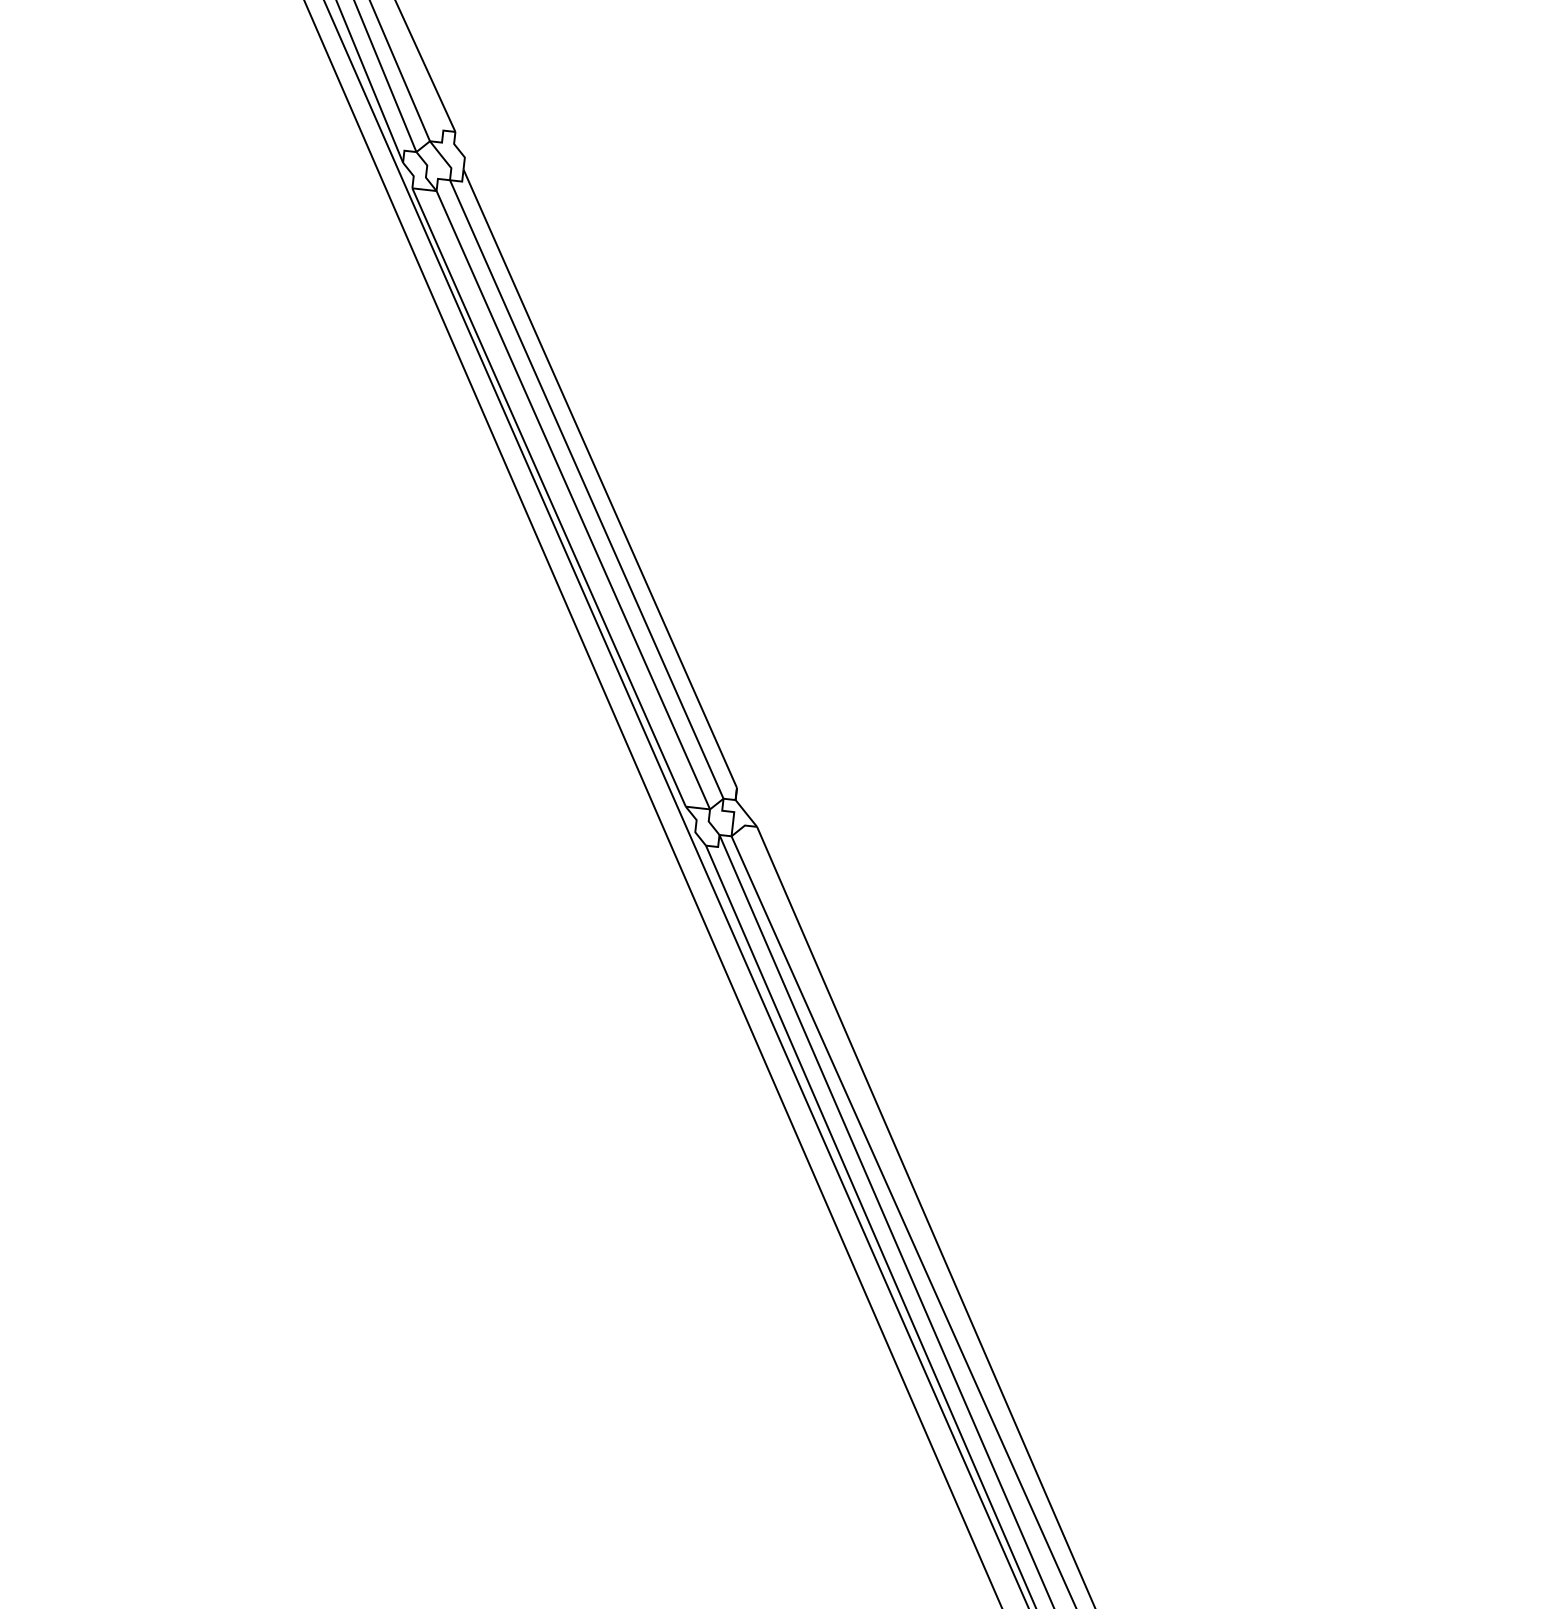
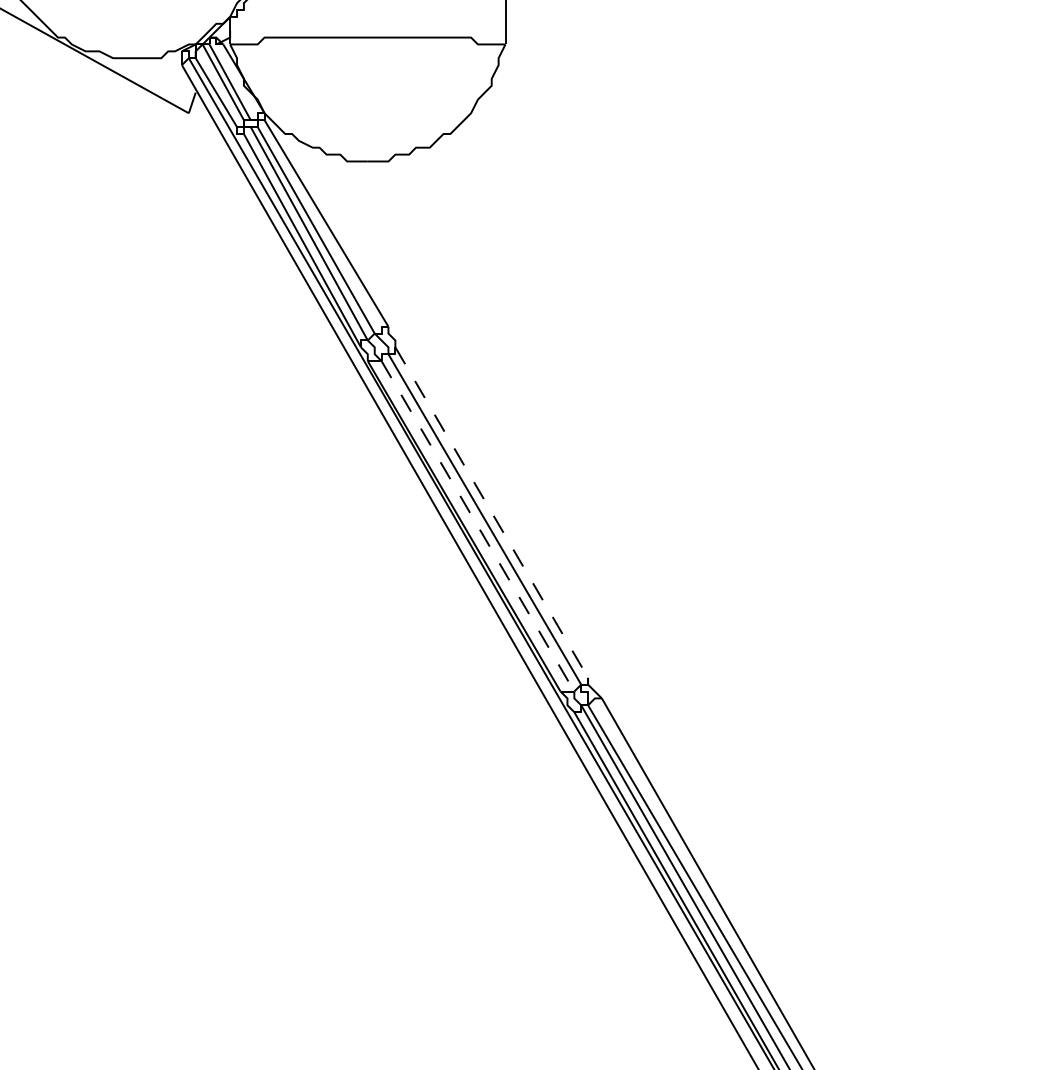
line: (601, 478) -> (492, 512), solid -> dashed
line: (574, 500) -> (478, 526), solid -> dashed

